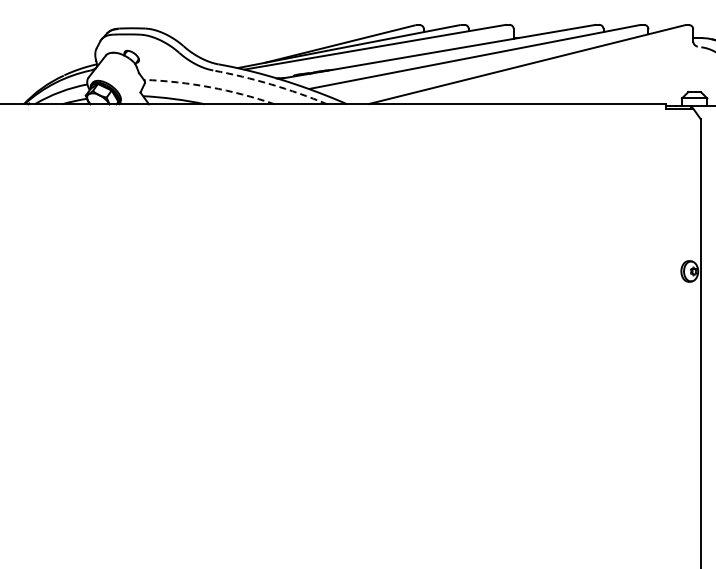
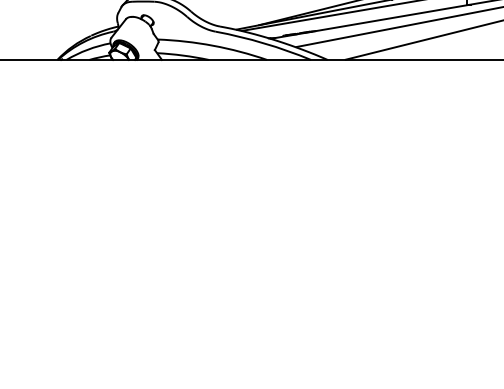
arc: (271, 84) -> (264, 43), dashed -> solid
arc: (210, 87) -> (213, 45), dashed -> solid

